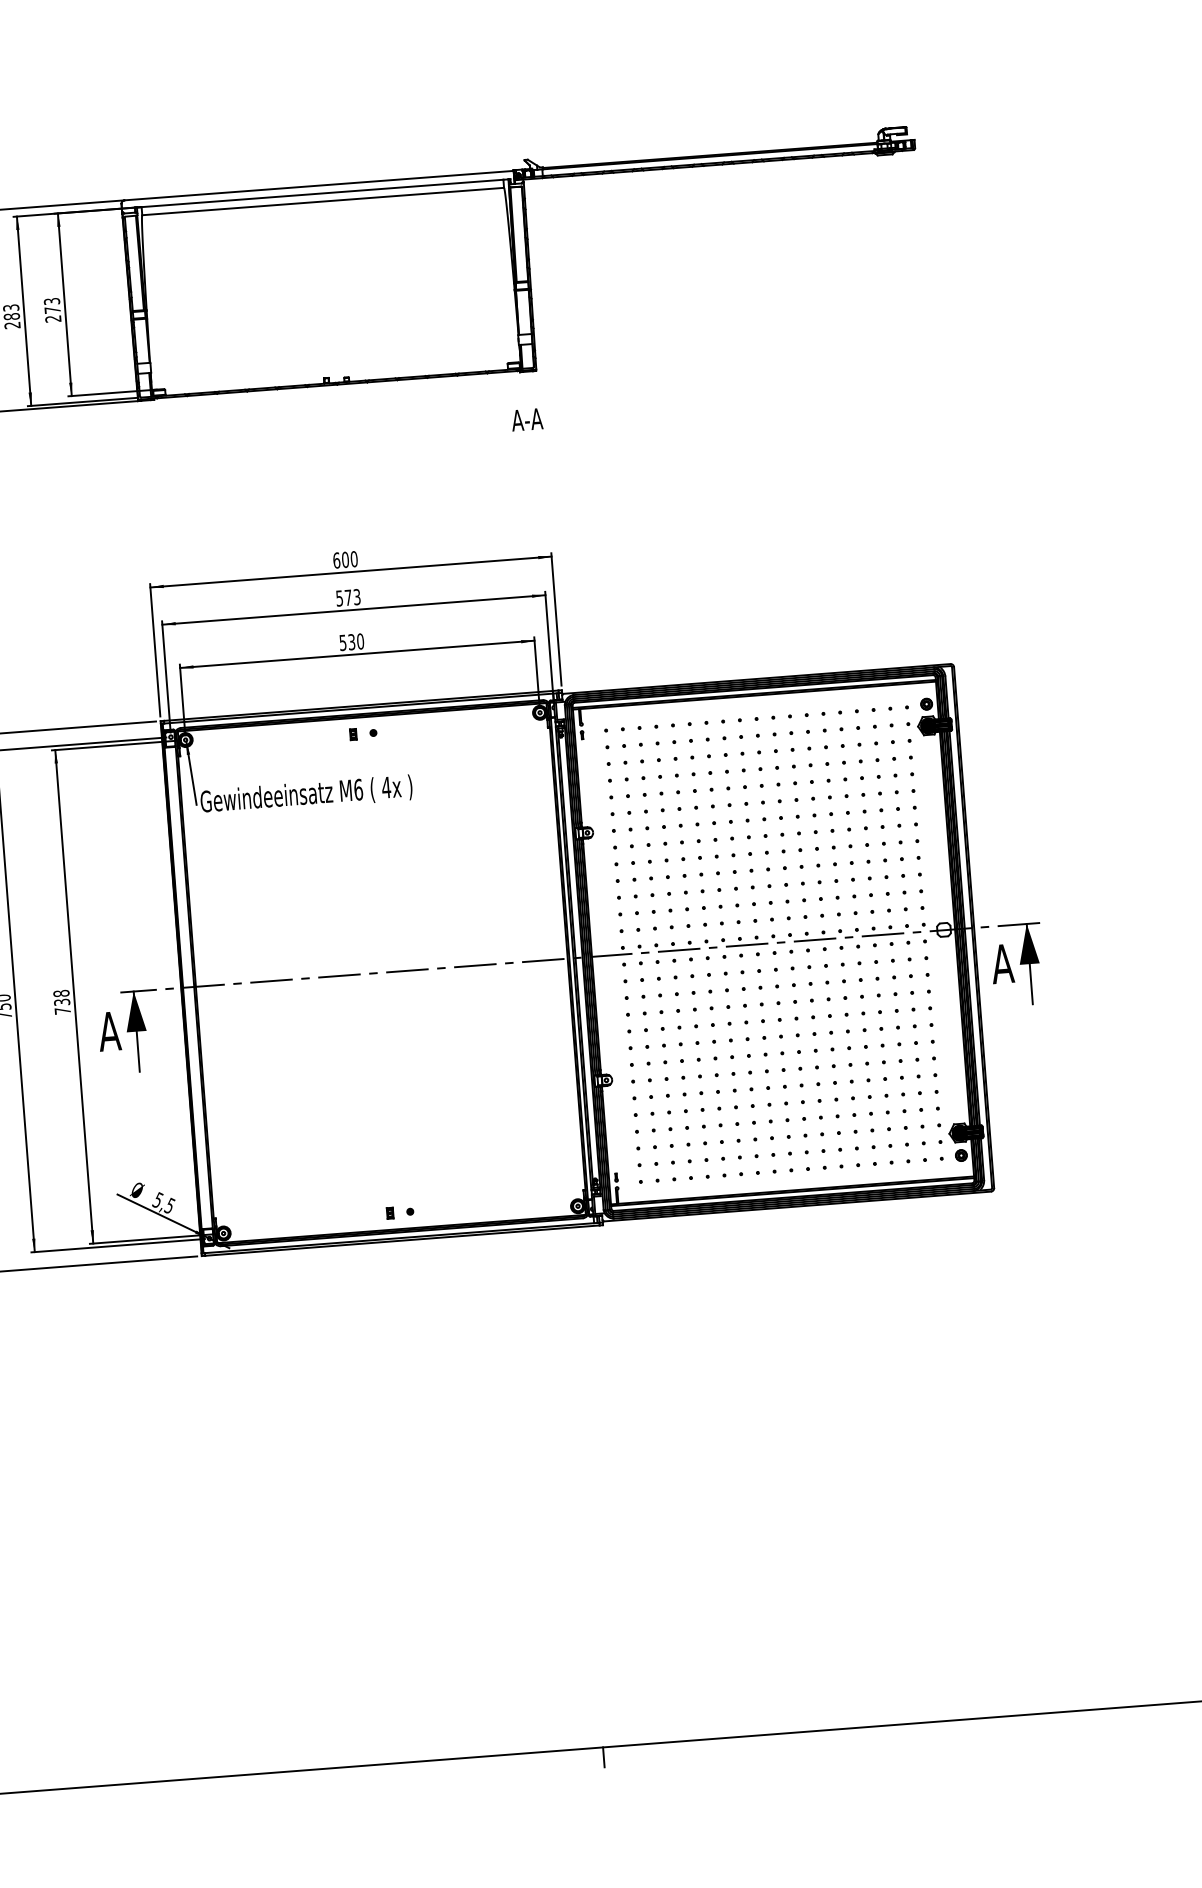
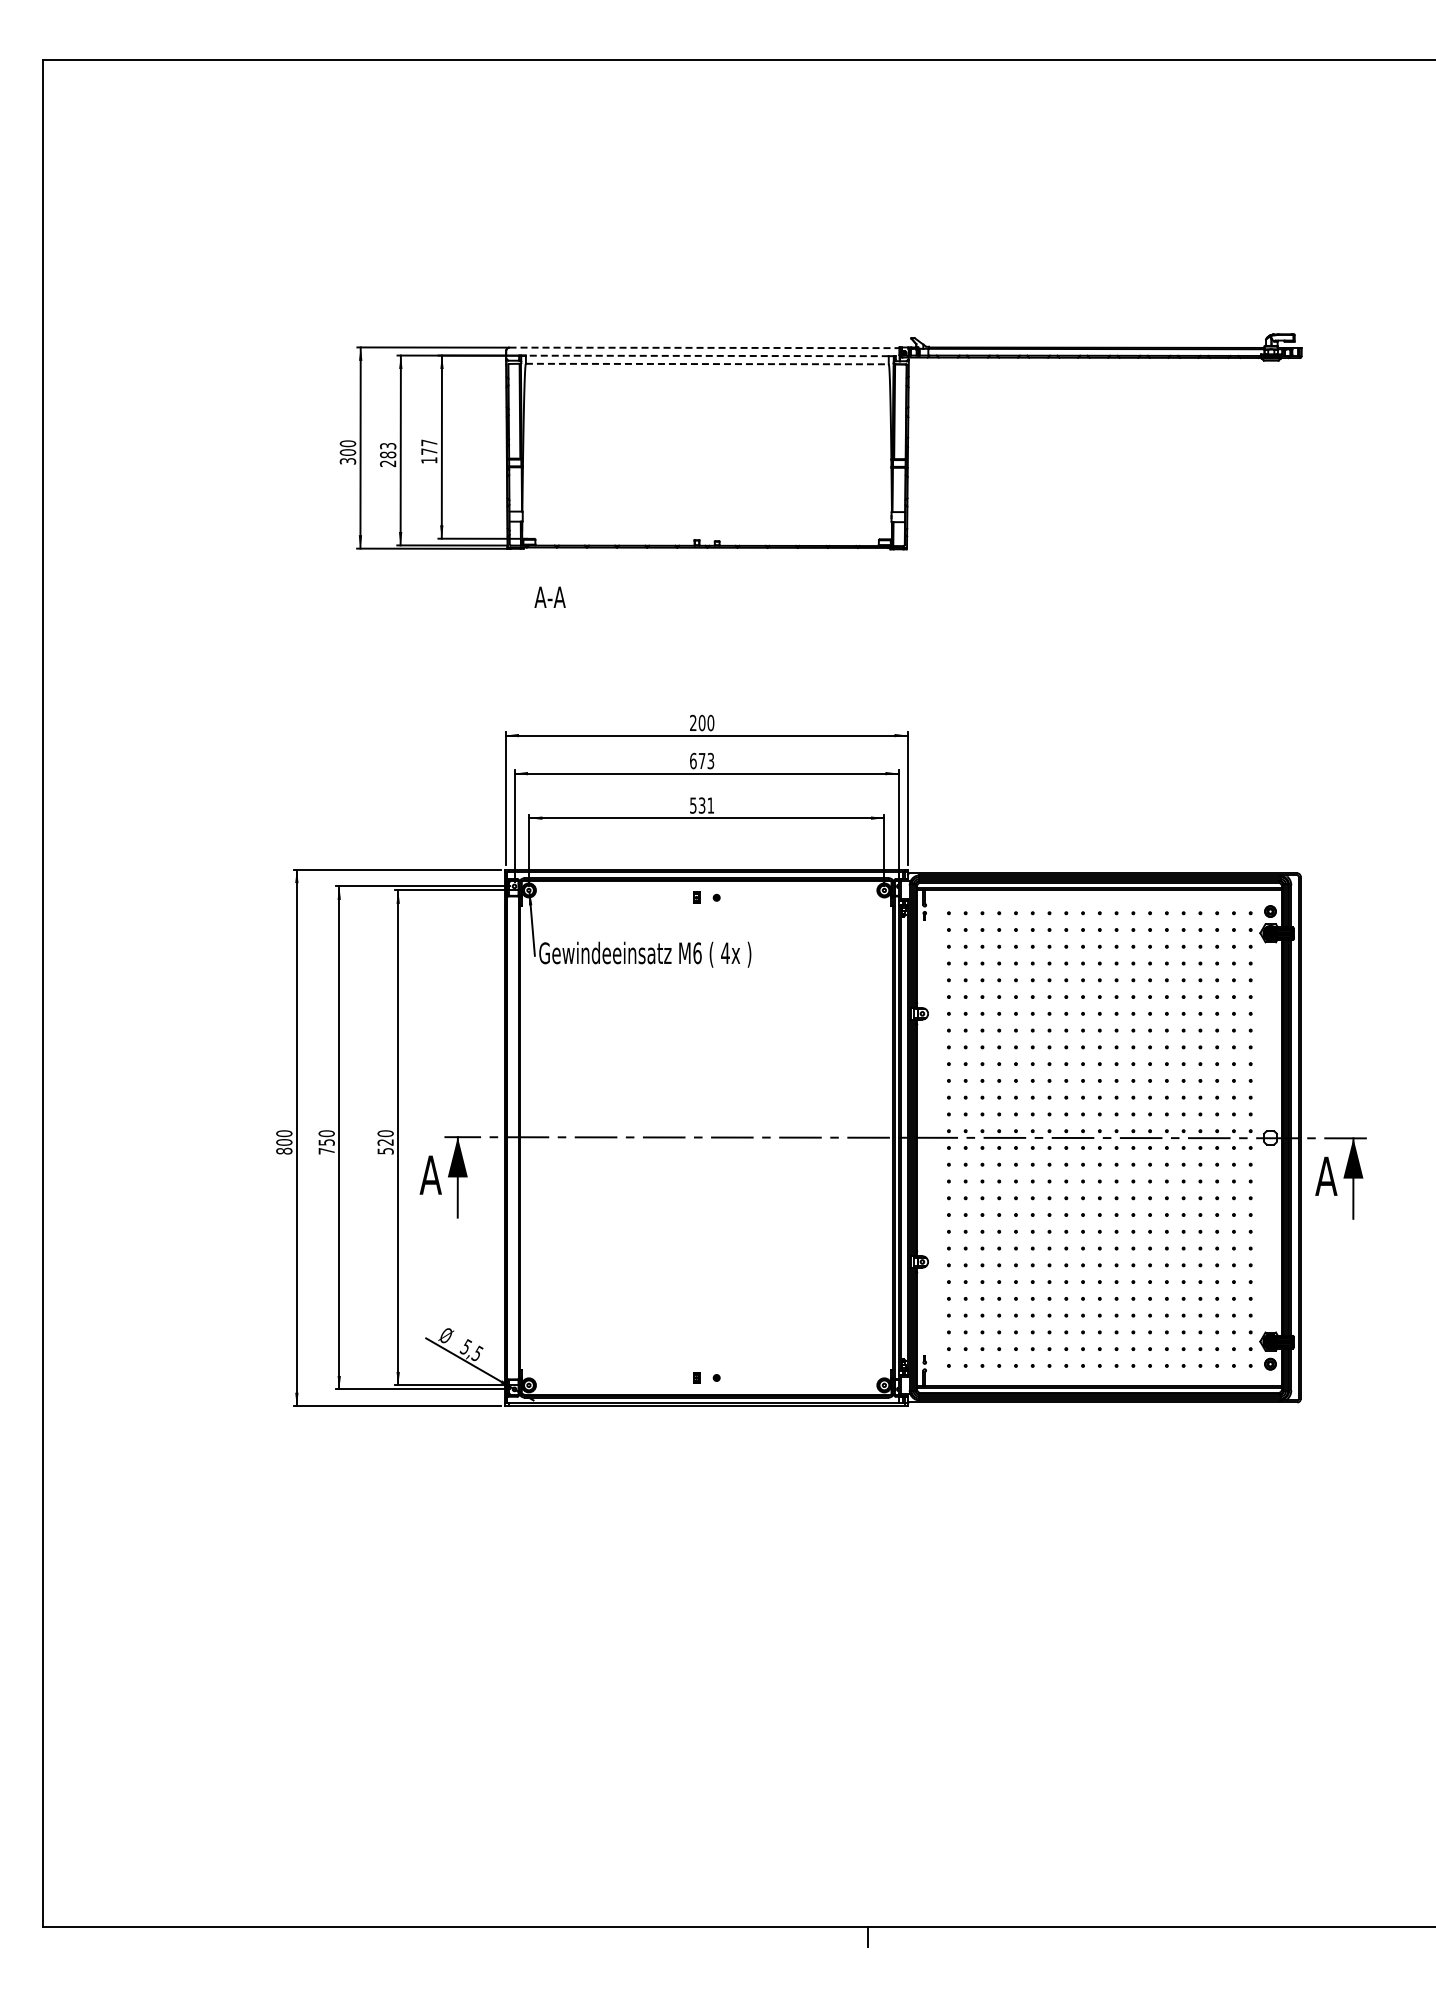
line: (320, 185) -> (705, 347), solid -> dashed
line: (321, 193) -> (706, 355), solid -> dashed
line: (323, 201) -> (707, 364), solid -> dashed
text: (52, 310) -> (429, 451), 273 -> 177
text: (526, 419) -> (549, 596), moved
text: (336, 559) -> (693, 722), 600 -> 200
text: (339, 597) -> (693, 760), 573 -> 673
text: (360, 641) -> (710, 805), 530 -> 531
text: (61, 1002) -> (385, 1142), 738 -> 520

